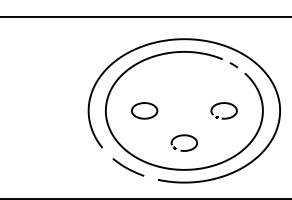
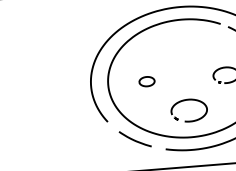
part: (144, 110) -> (146, 81), size x0.6
part: (183, 142) -> (188, 110), size x1.4

